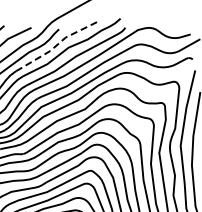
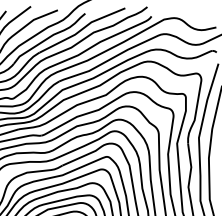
line: (57, 45) -> (82, 29), dashed -> solid

